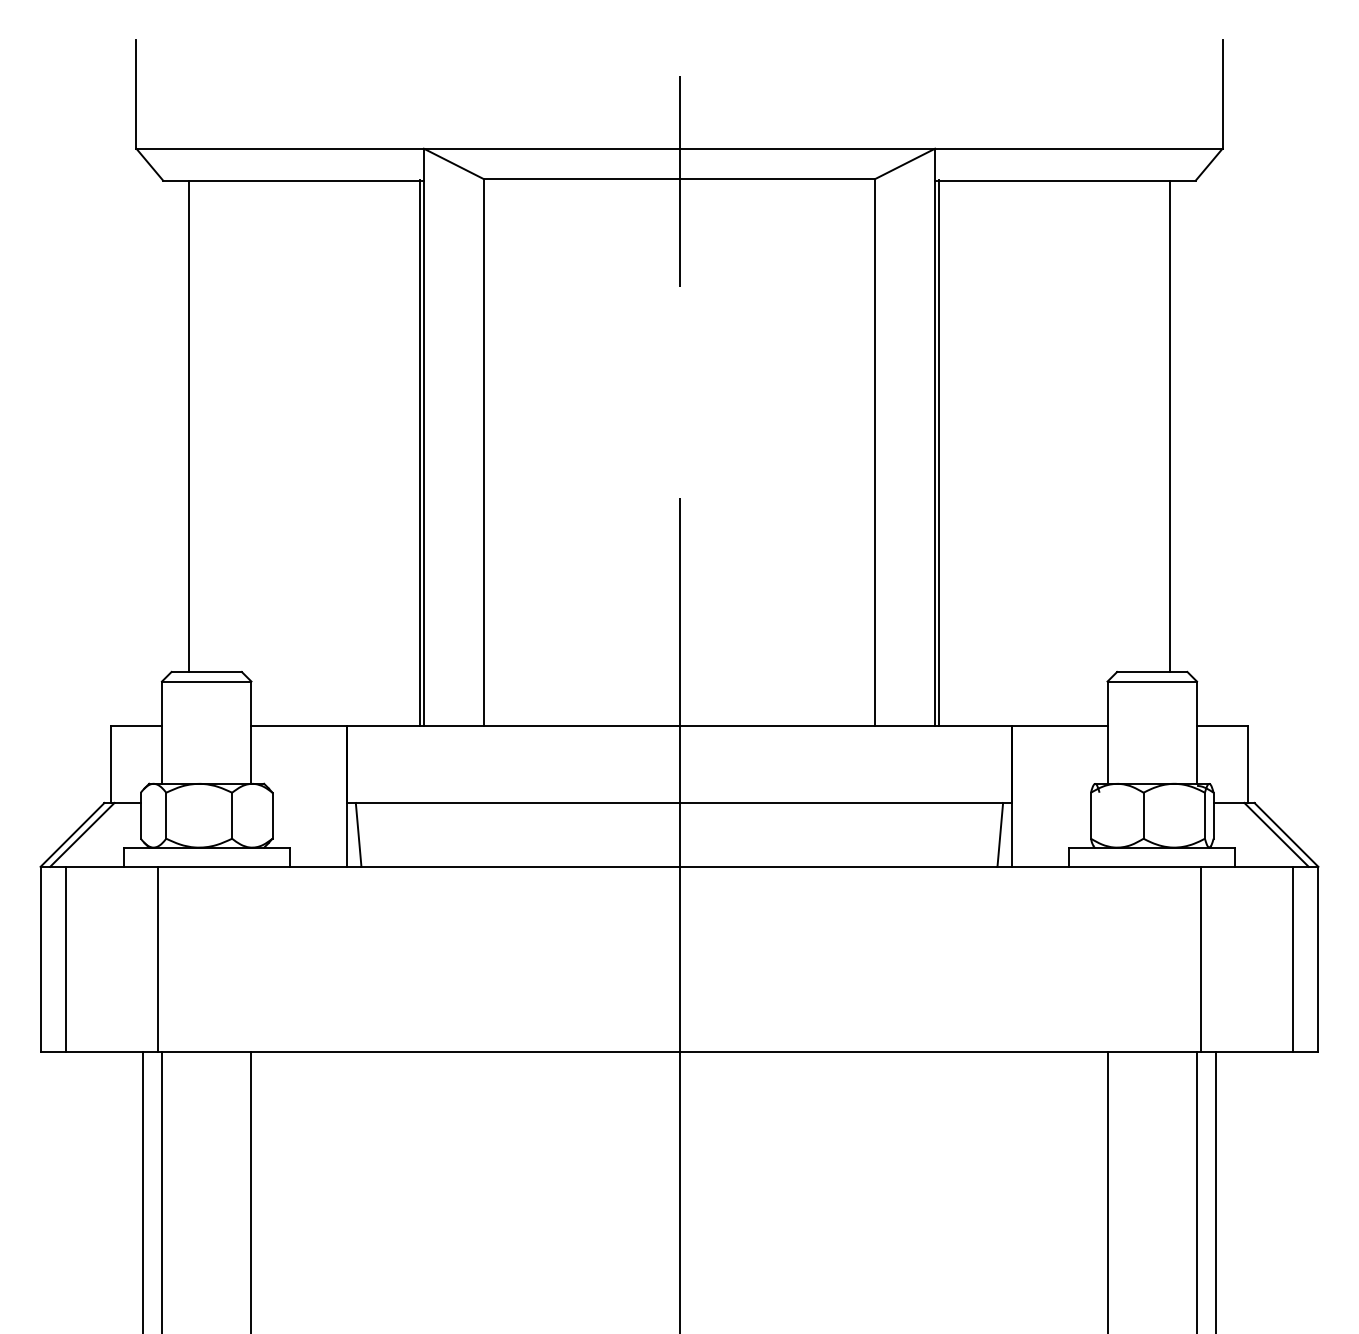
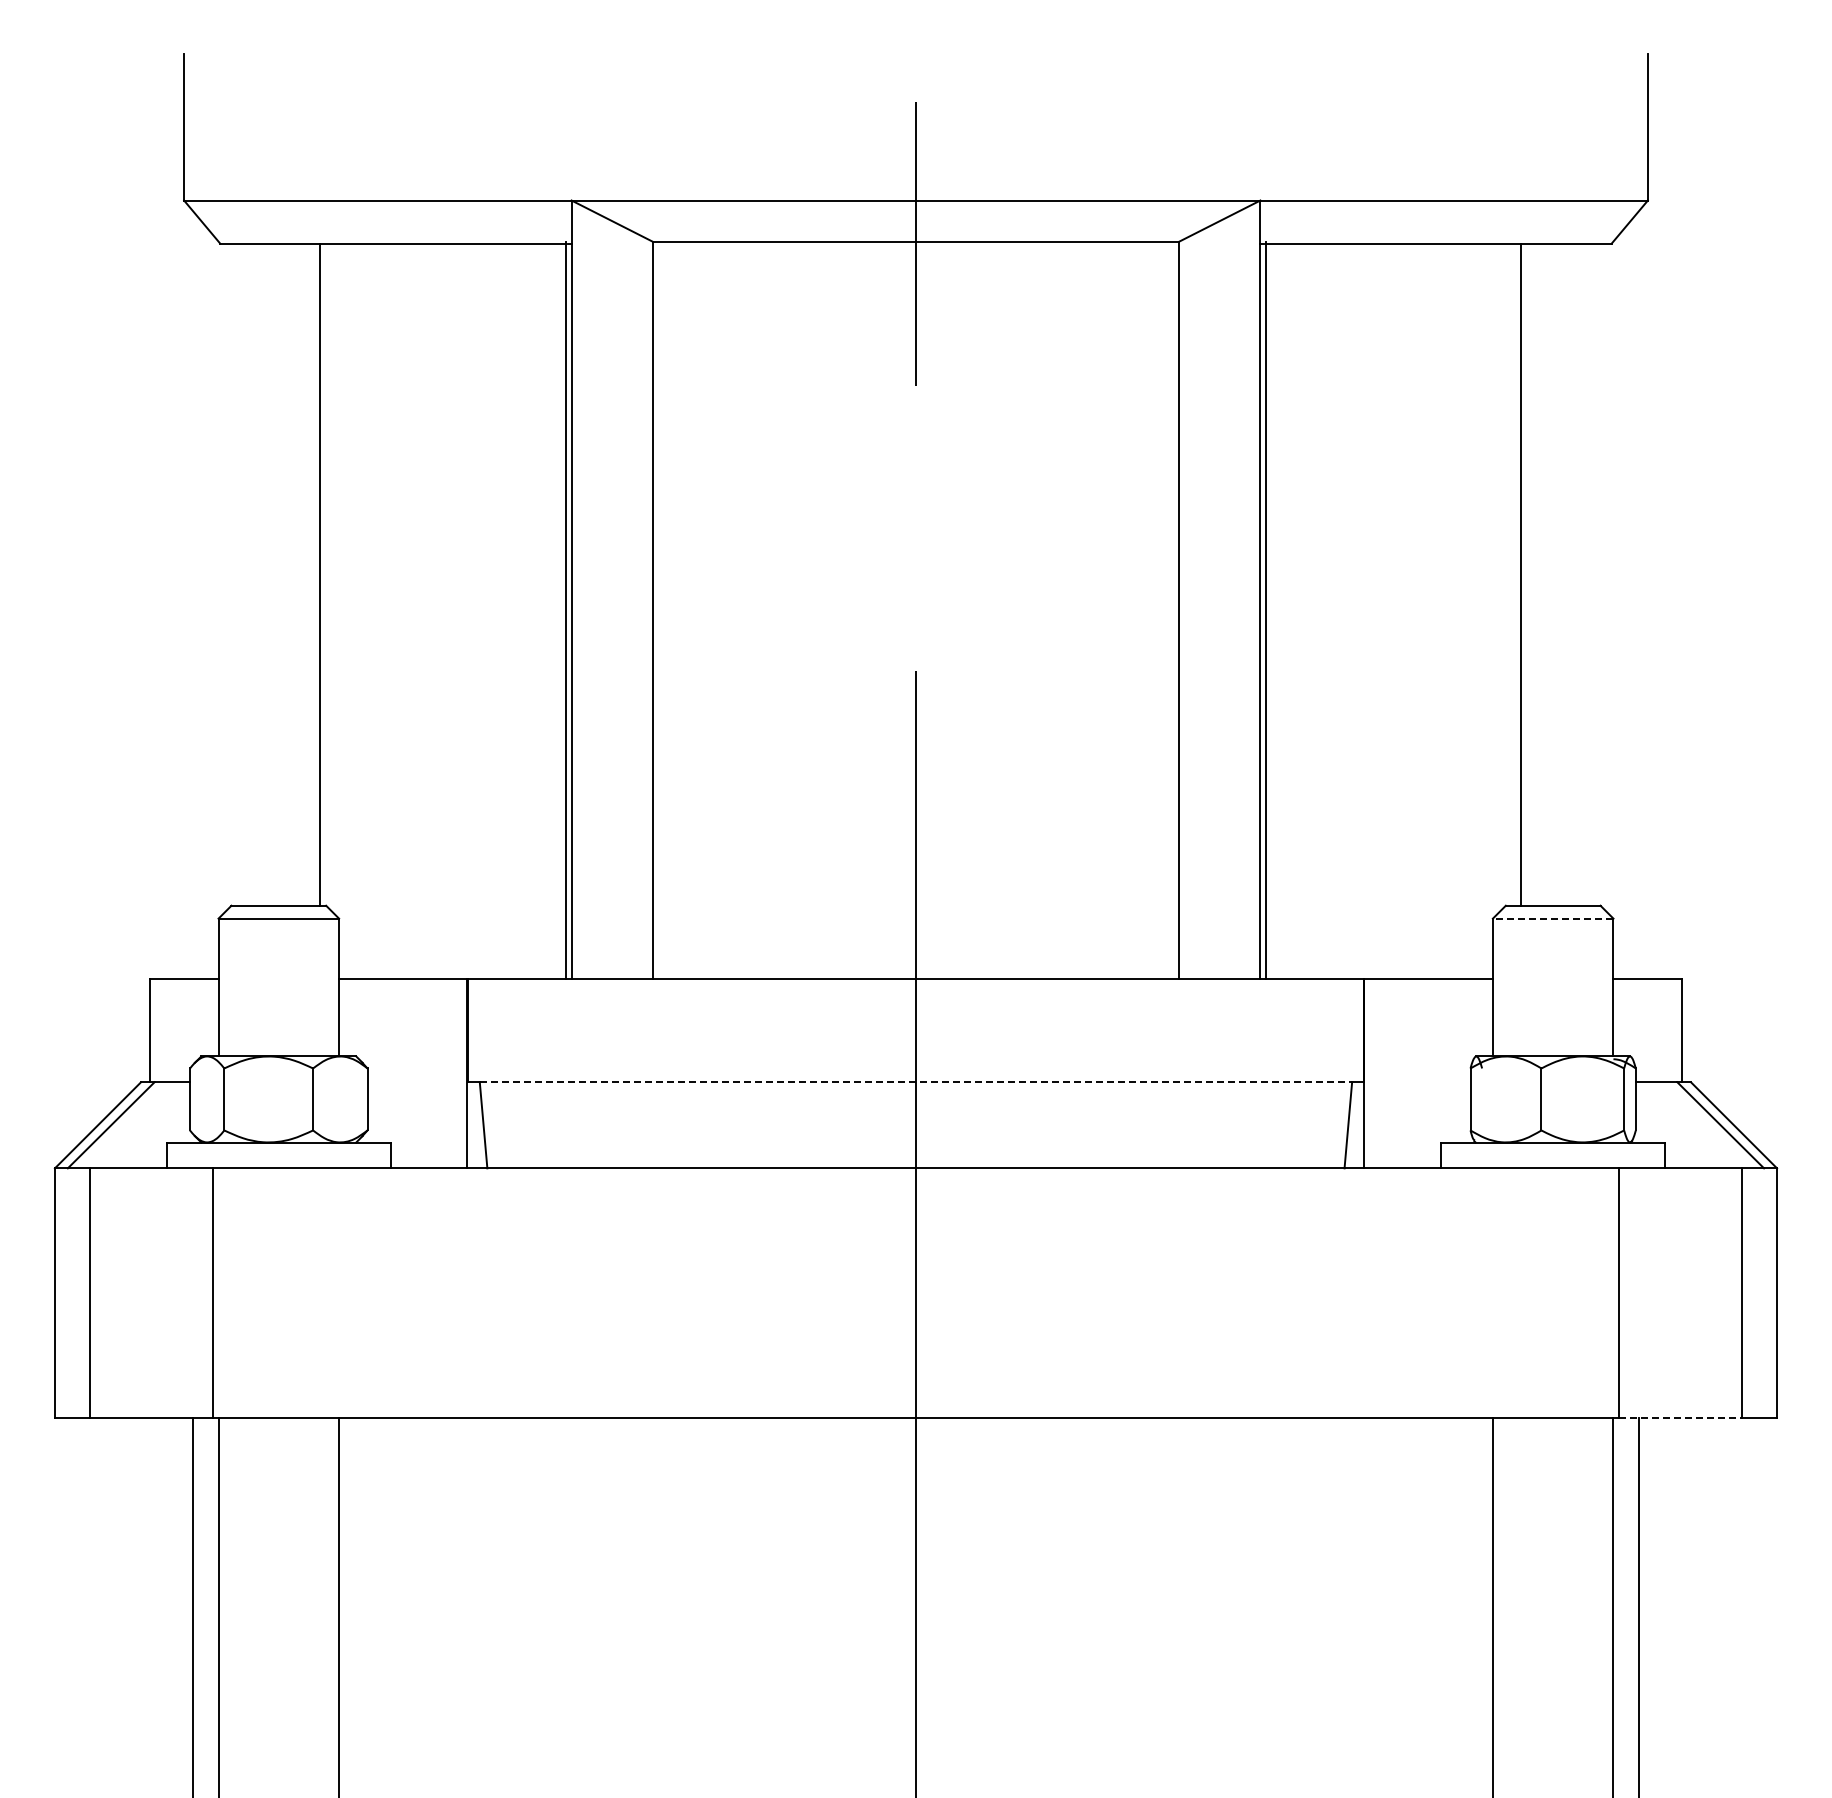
line: (189, 426) -> (320, 574), moved
line: (1169, 426) -> (1520, 574), moved
line: (1151, 681) -> (1552, 918), solid -> dashed
line: (679, 803) -> (916, 1082), solid -> dashed
line: (1246, 1052) -> (1680, 1418), solid -> dashed

